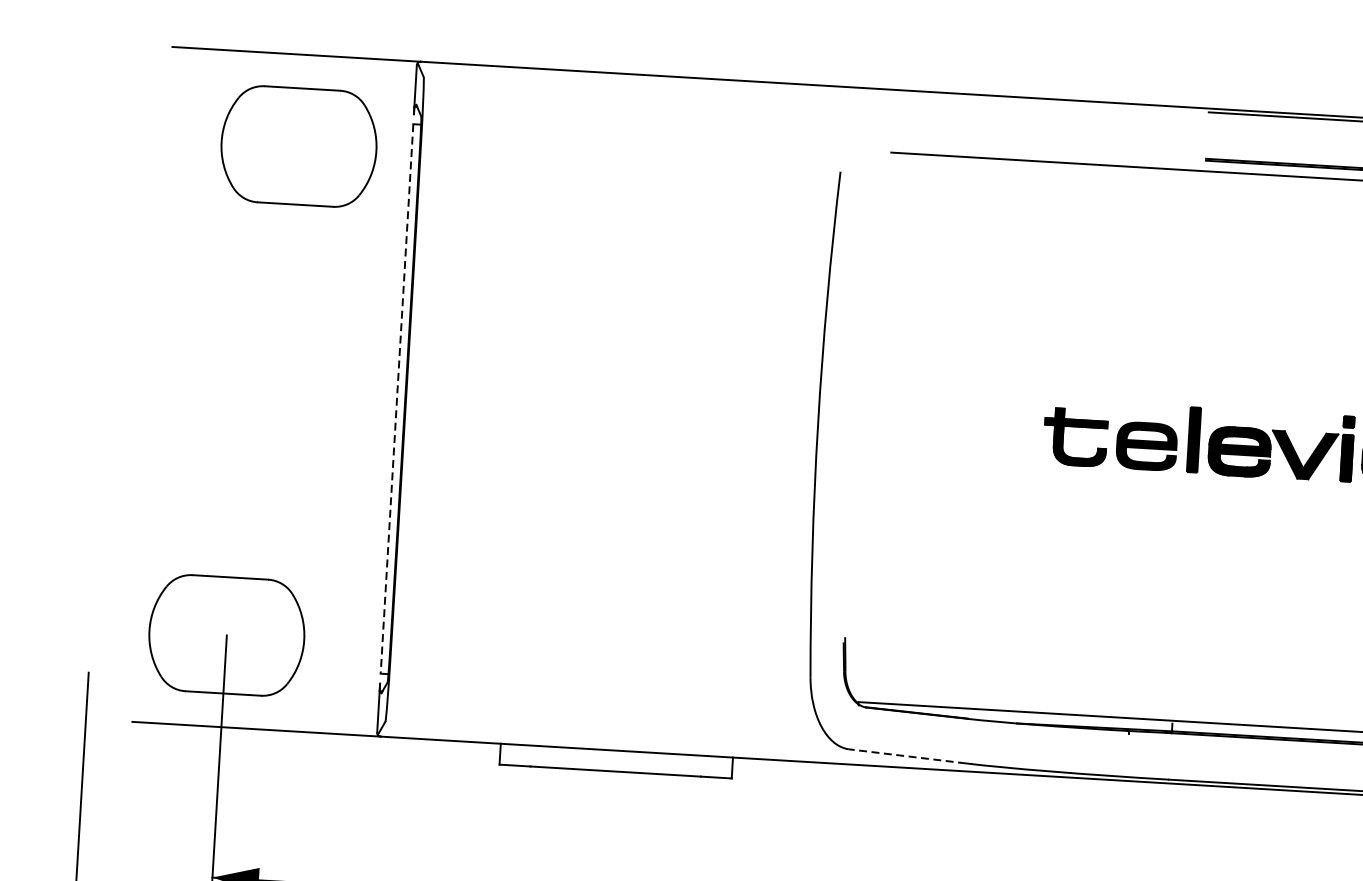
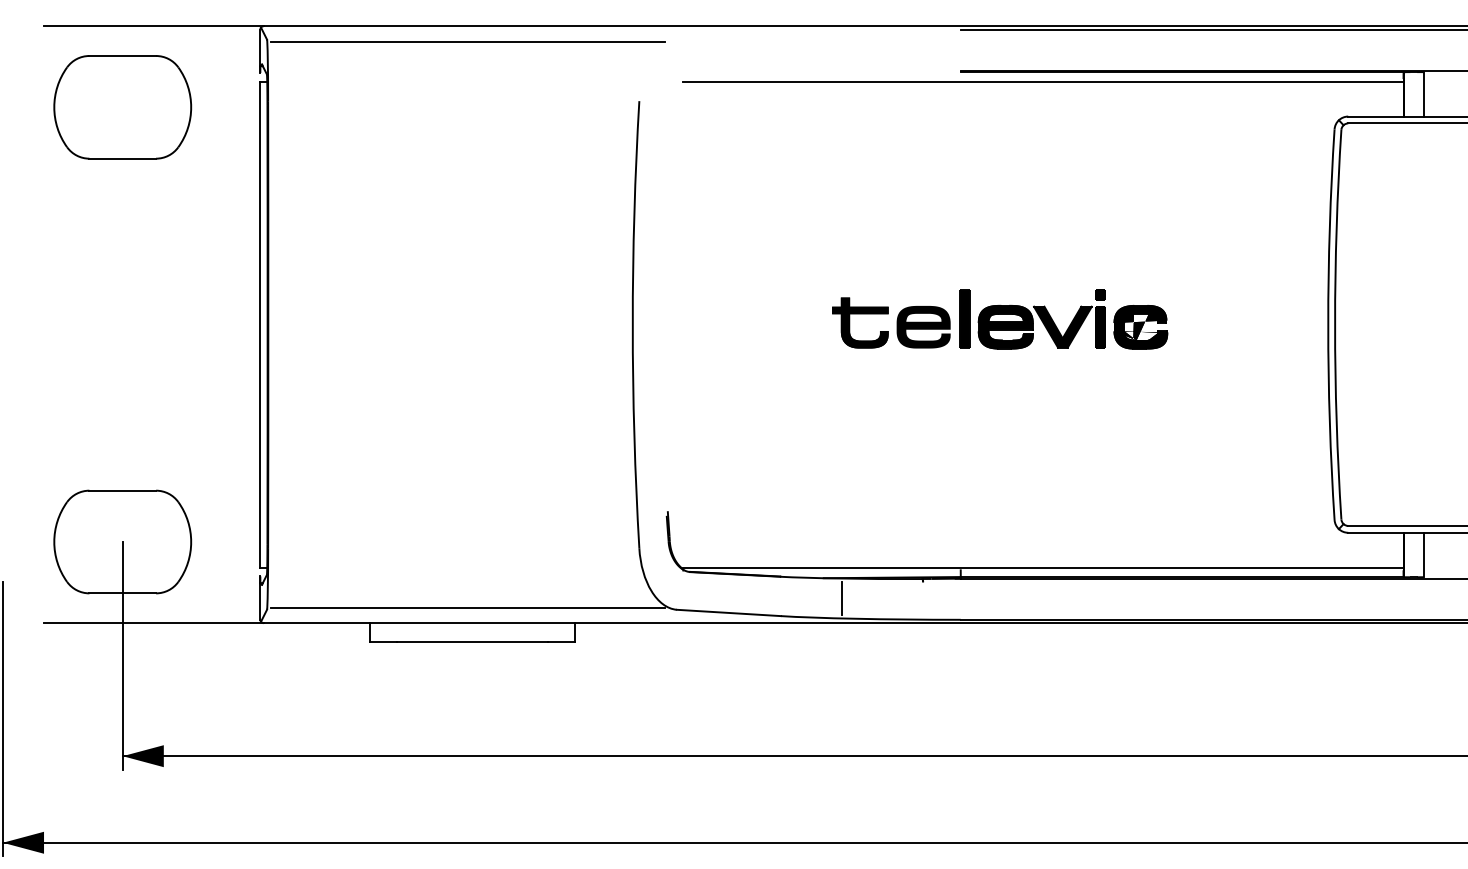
line: (650, 92) -> (467, 41), added
part: (298, 146) -> (122, 107), moved
line: (397, 399) -> (260, 325), dashed -> solid
line: (612, 732) -> (467, 607), added
line: (1036, 747) -> (842, 598), added
line: (906, 755) -> (728, 612), dashed -> solid

